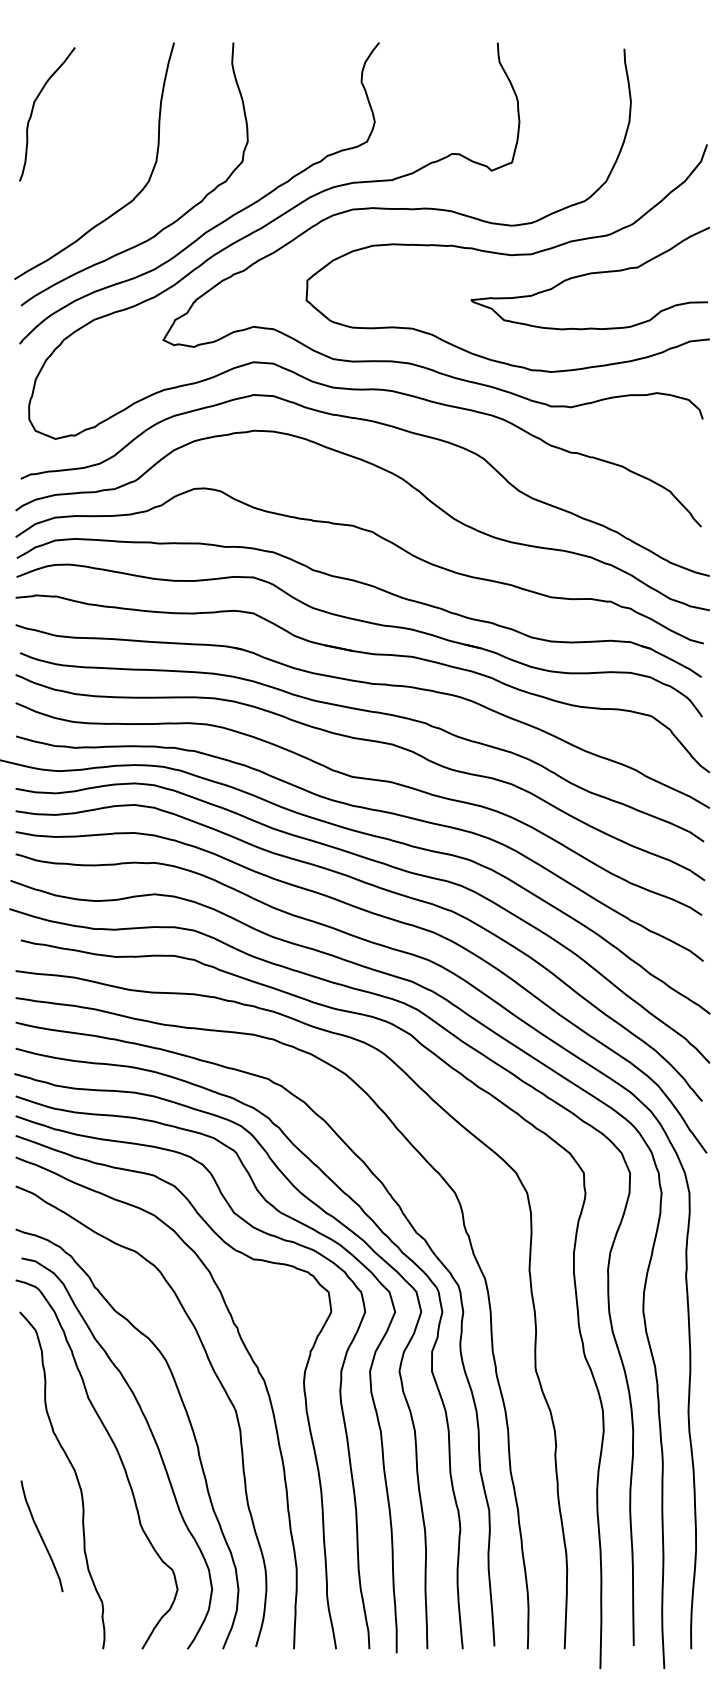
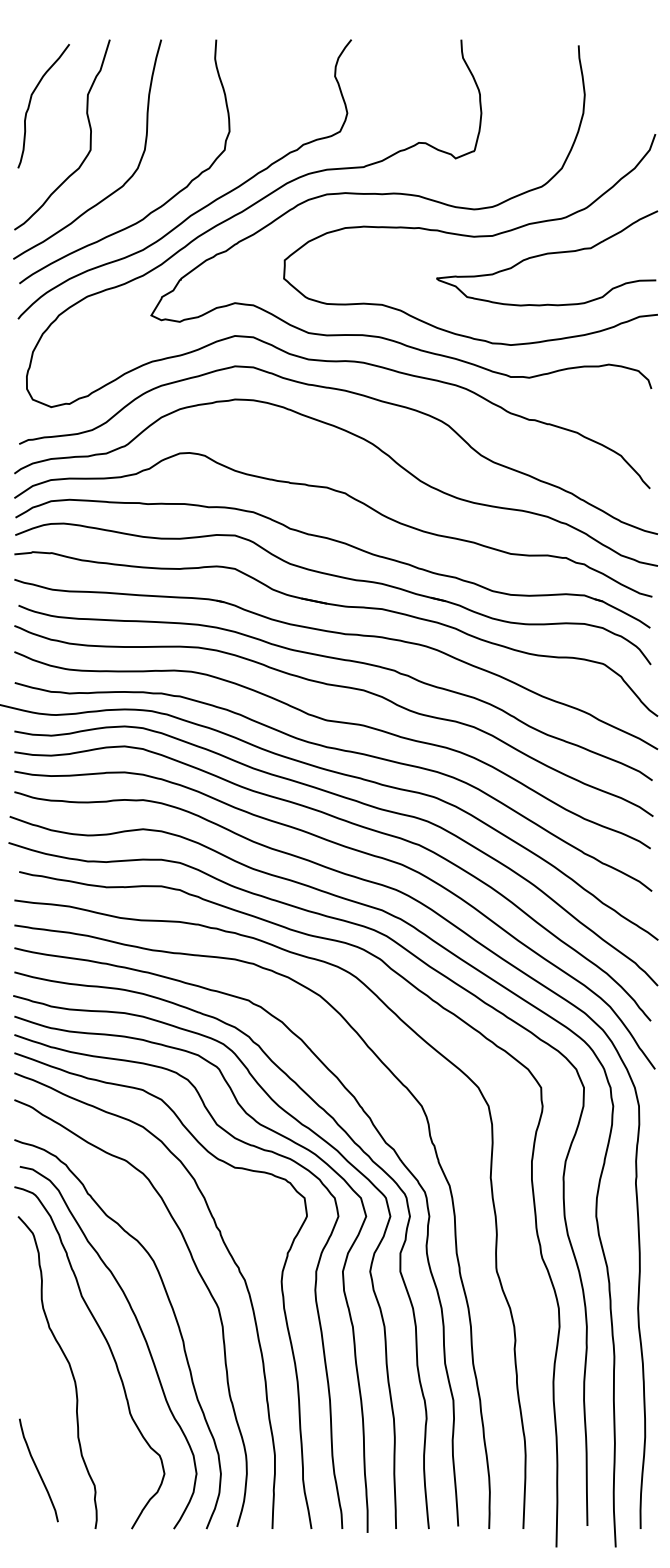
curve: (96, 150) -> (89, 139), added
curve: (41, 1536) -> (38, 1470), moved

